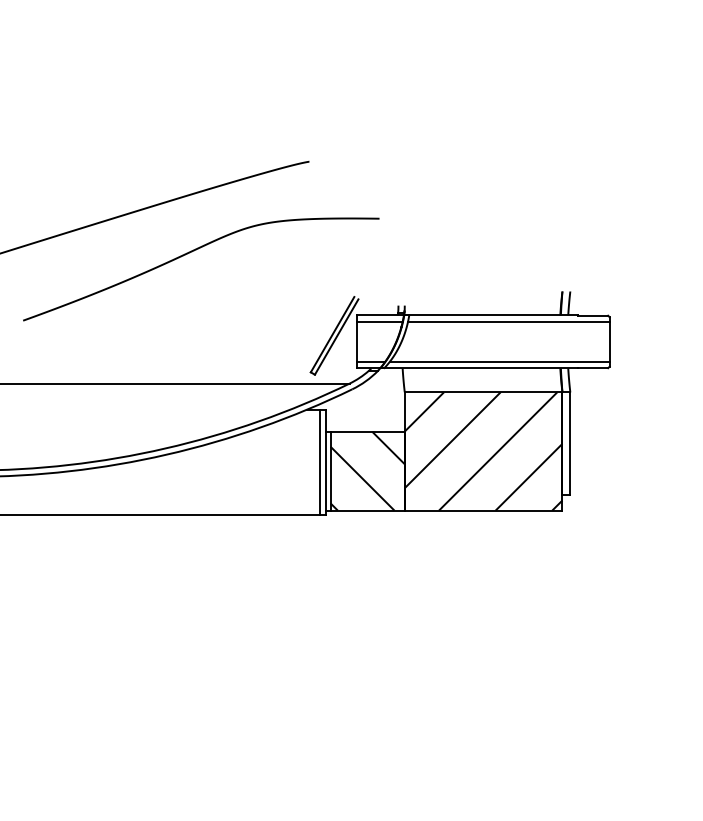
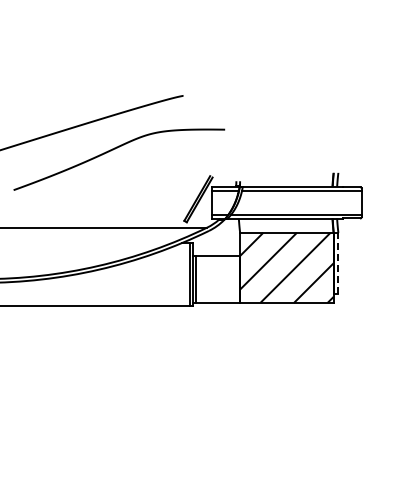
line: (570, 442) -> (338, 262), solid -> dashed
hatch: (368, 471) -> (218, 279), removed

